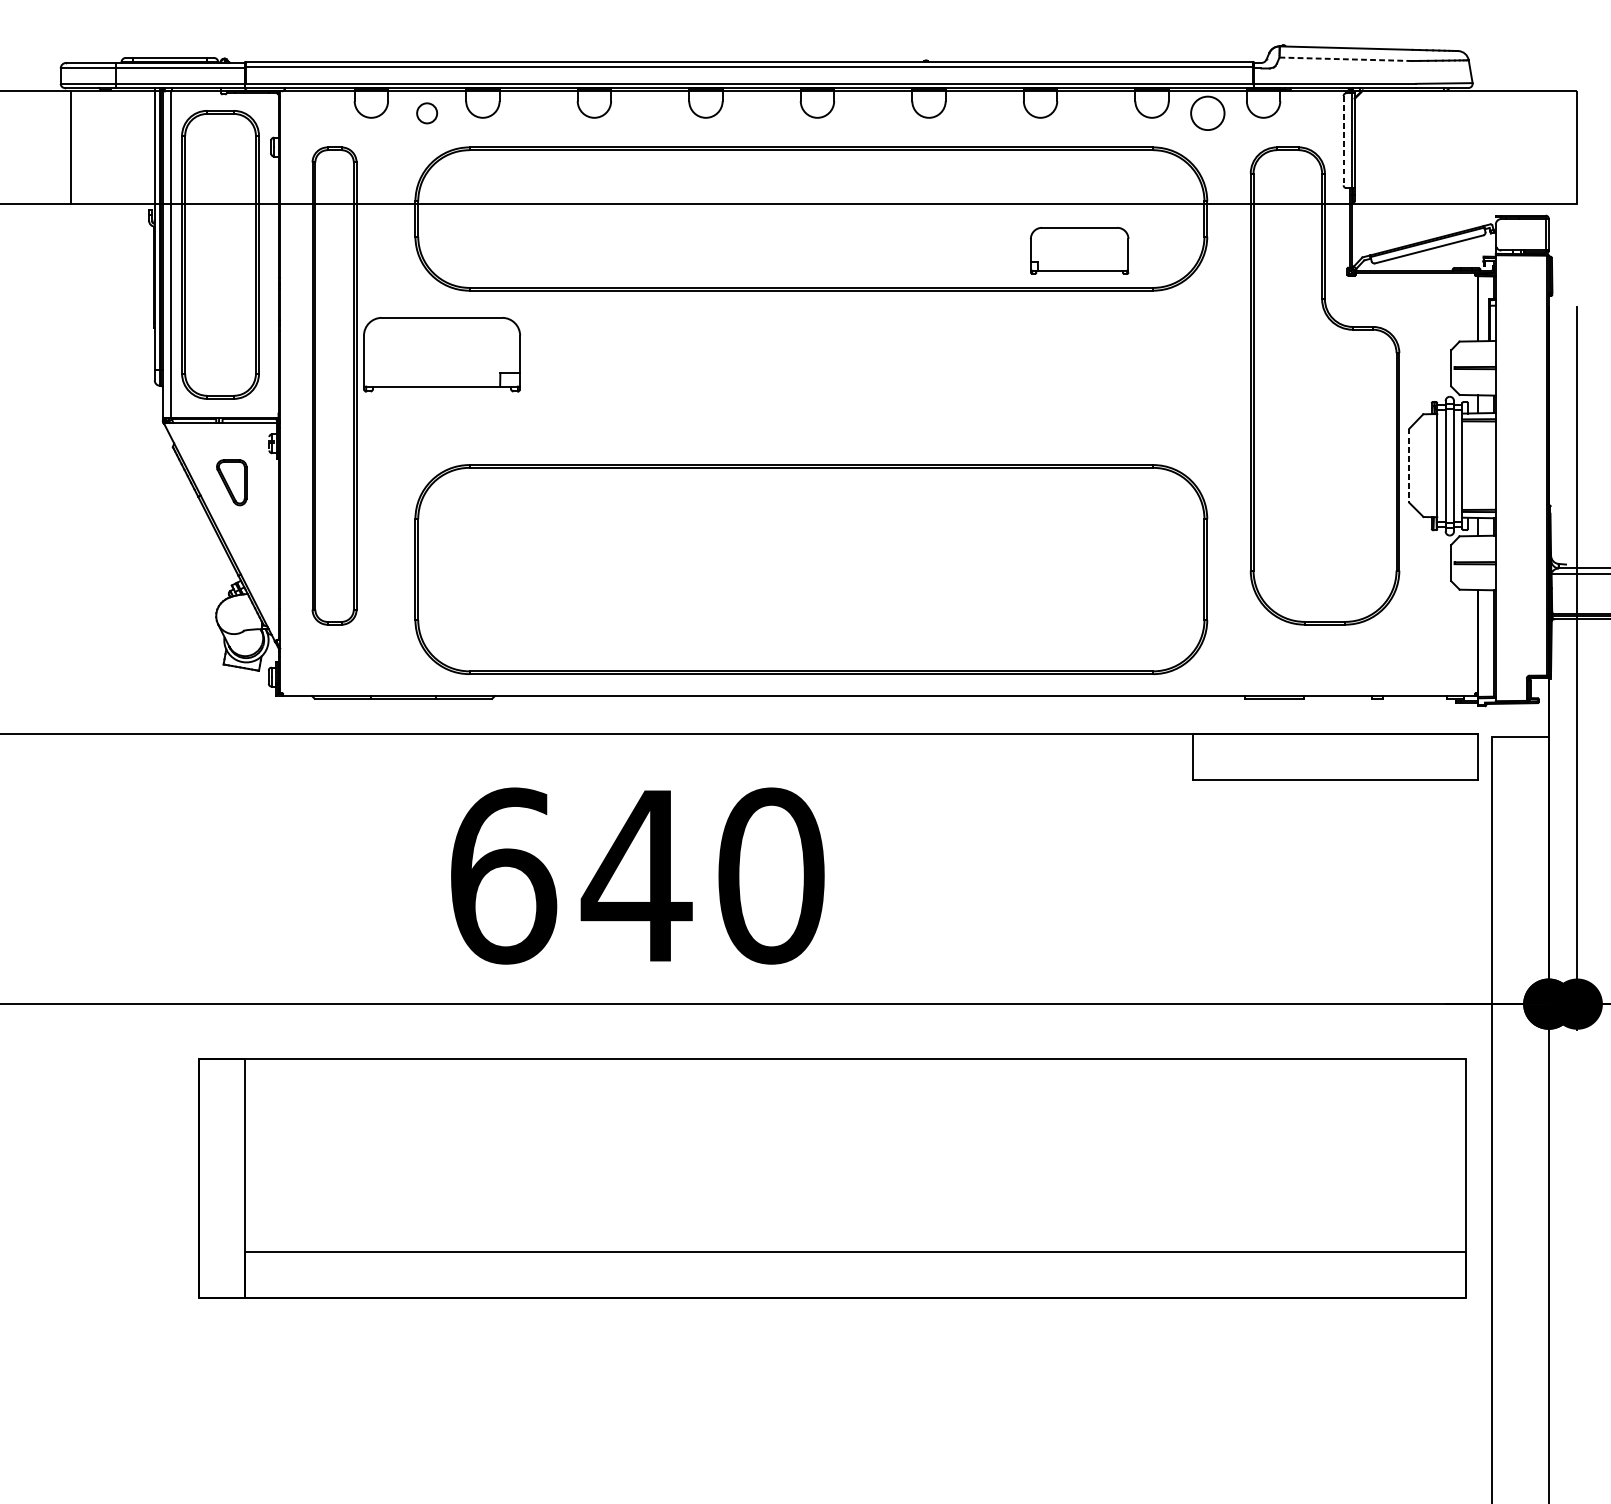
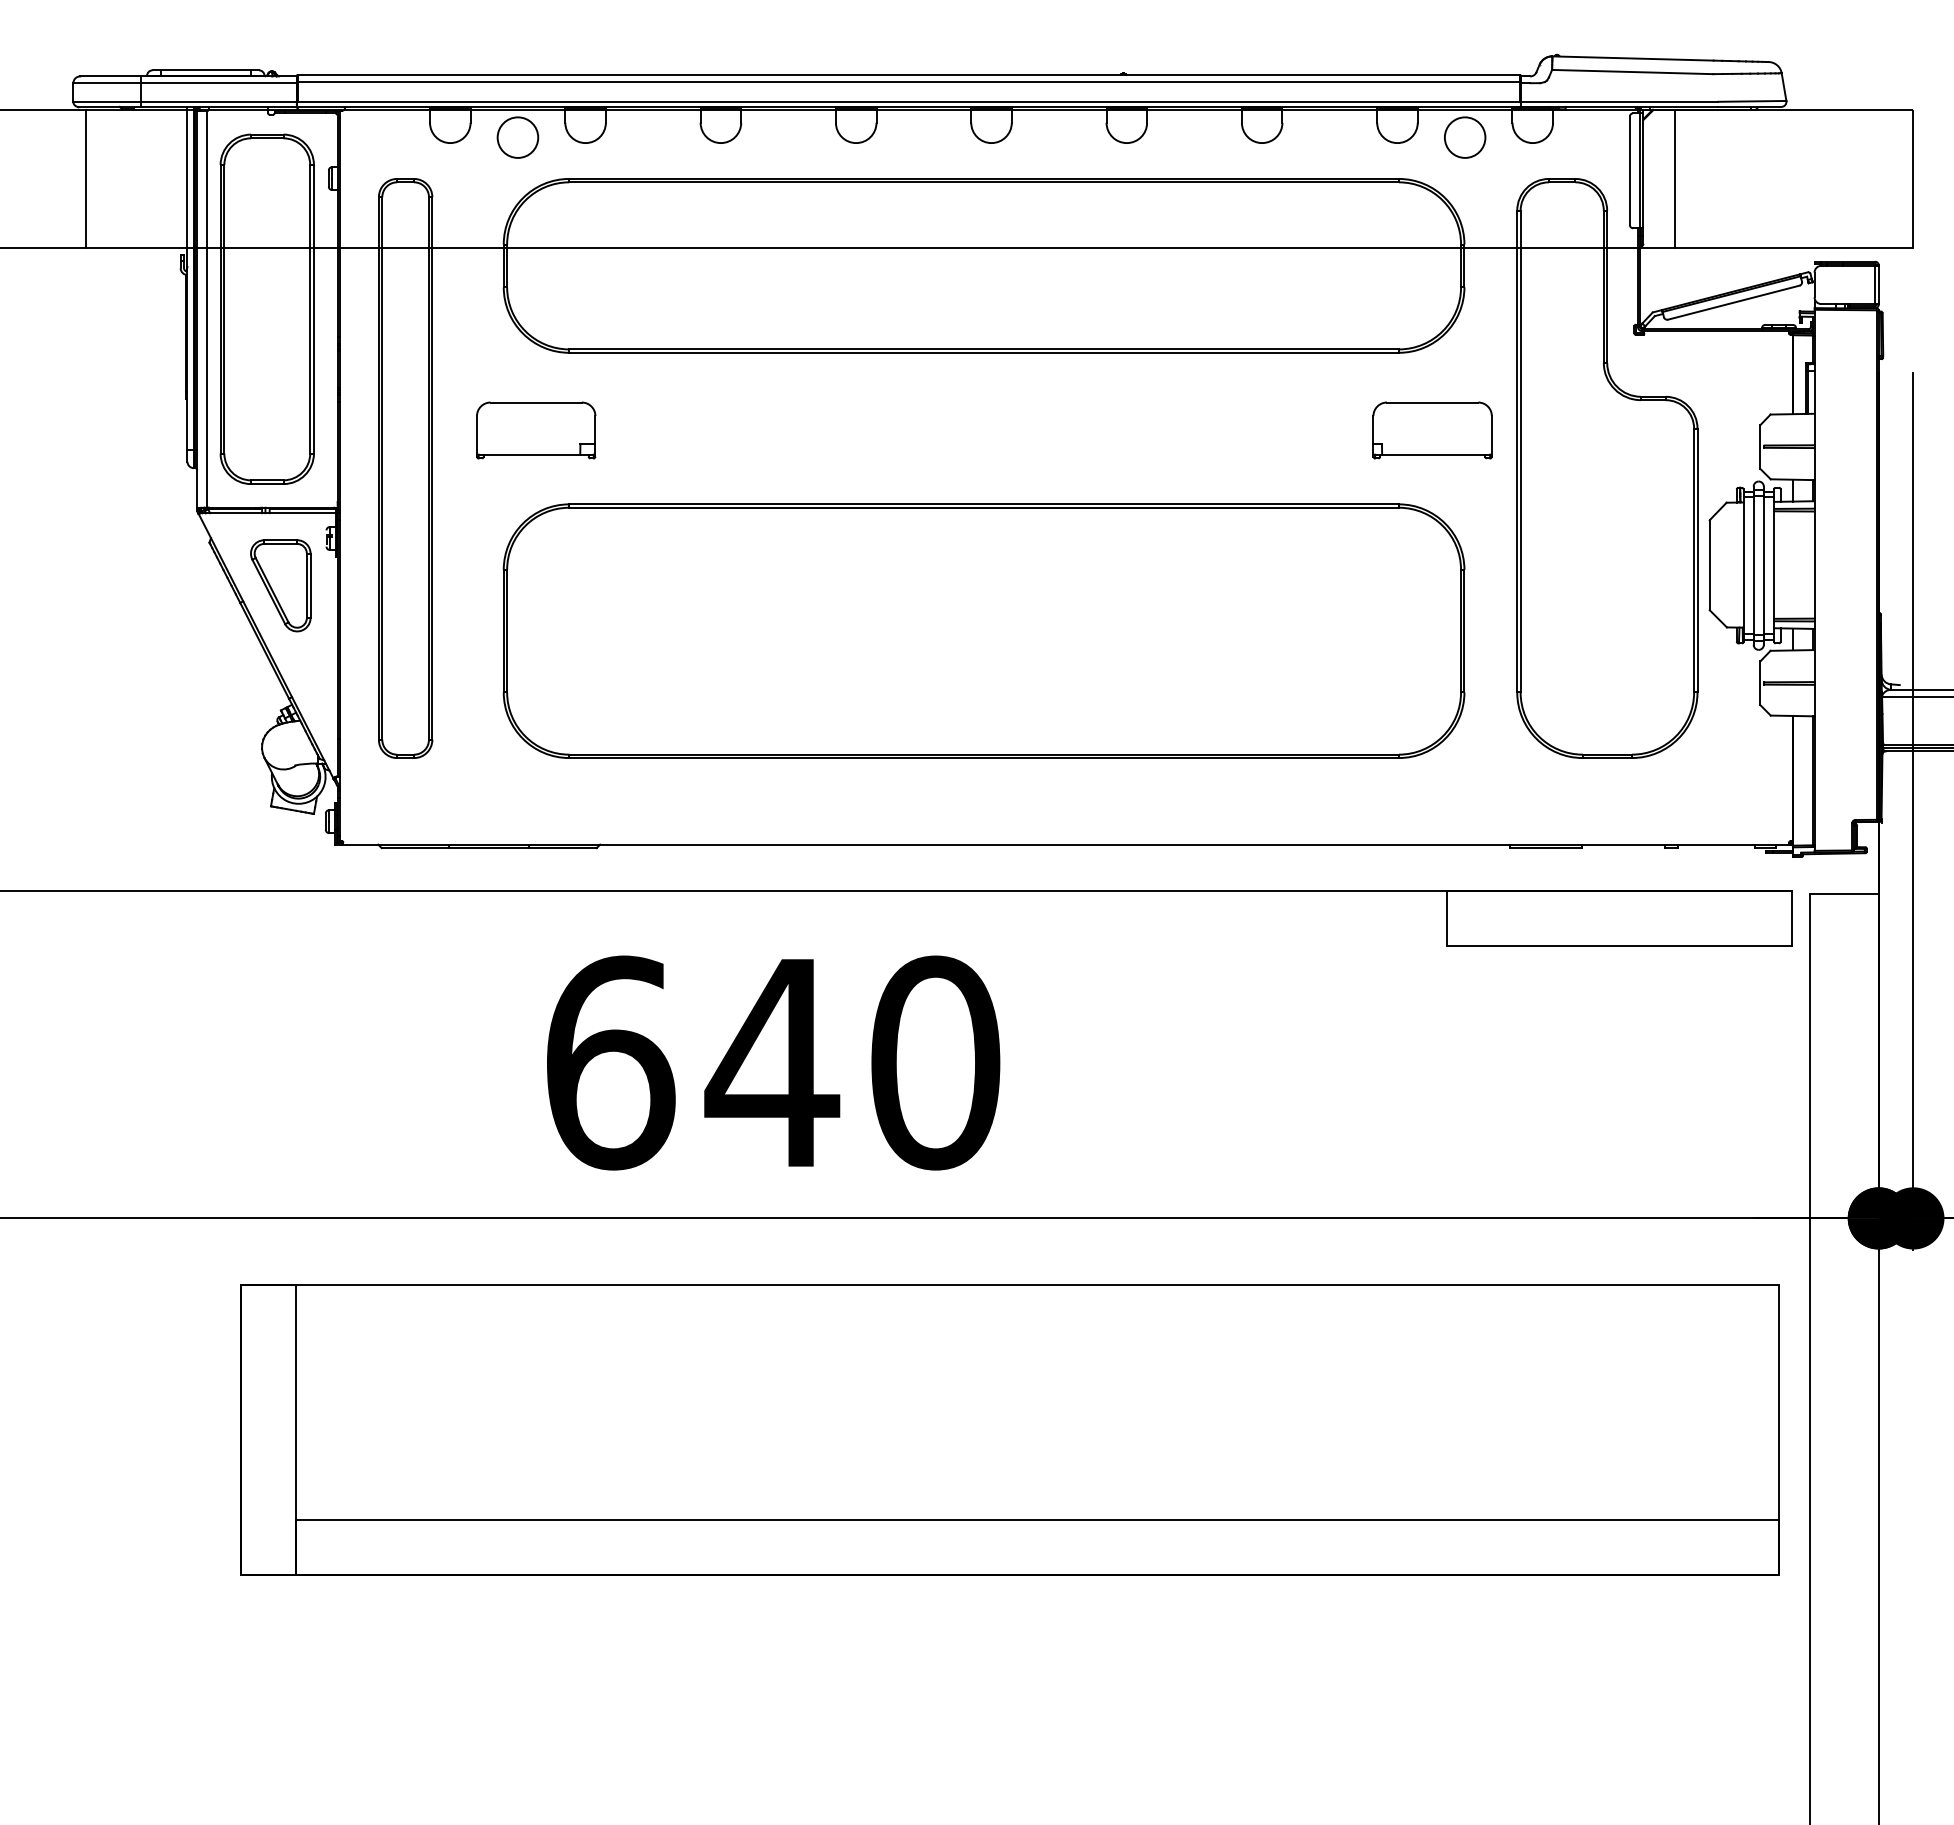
line: (1345, 59) -> (1632, 72), dashed -> solid
circle: (426, 113) -> (517, 137), size x1.67
line: (1343, 141) -> (1629, 171), dashed -> solid
line: (1380, 147) -> (1674, 178), added
part: (1079, 250) -> (1432, 430), moved
part: (442, 354) -> (536, 430), size x0.62
line: (1409, 466) -> (1709, 565), dashed -> solid
part: (231, 482) -> (280, 585), size x1.67
part: (810, 569) -> (983, 630), moved

